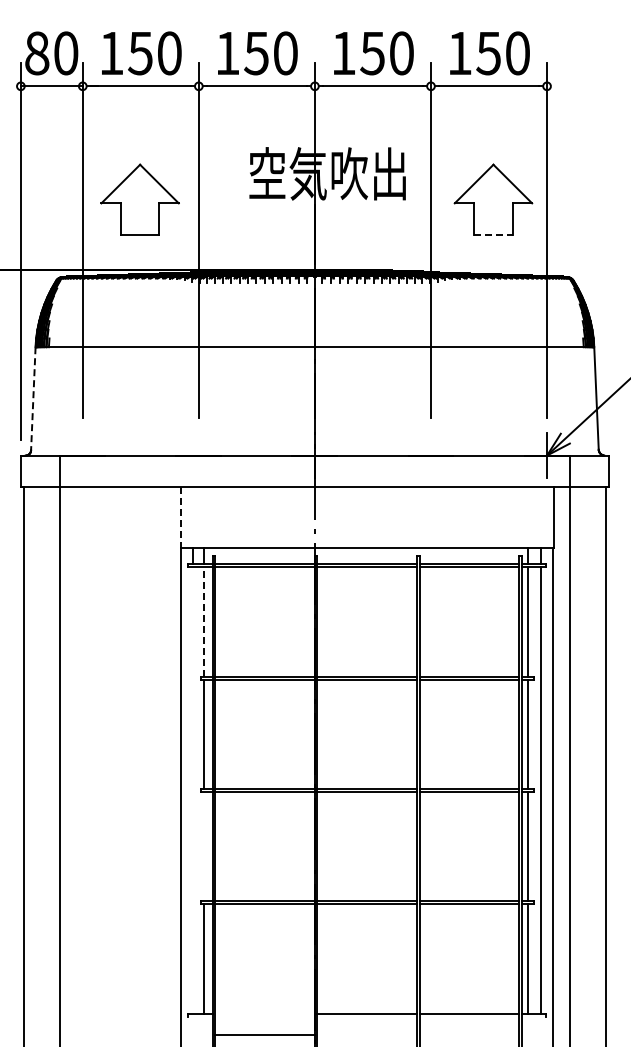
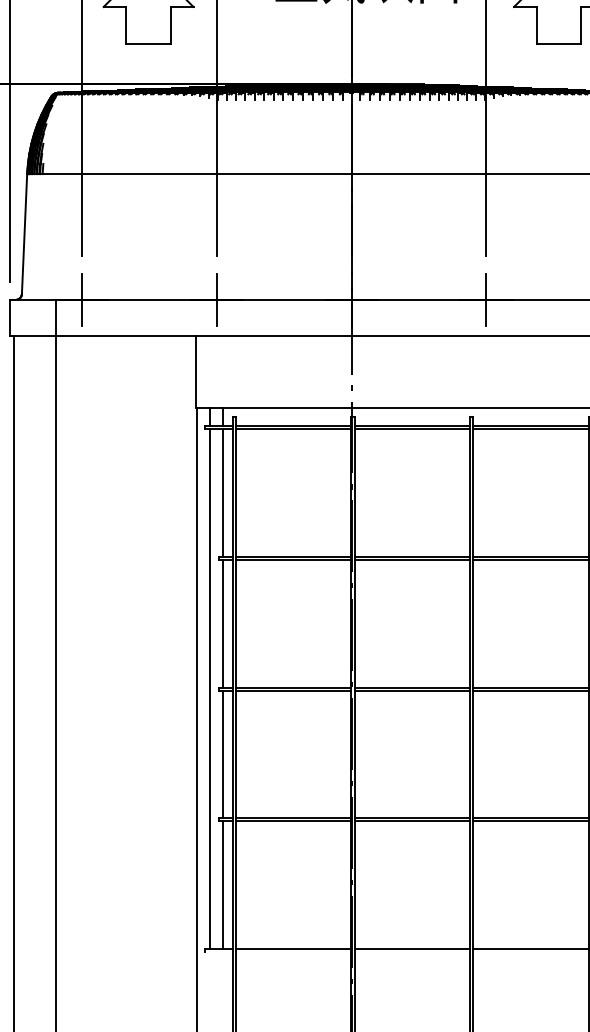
line: (493, 234) -> (559, 43), dashed -> solid
line: (33, 398) -> (24, 233), dashed -> solid
line: (82, 455) -> (81, 299), added
line: (198, 455) -> (216, 299), added
line: (430, 455) -> (485, 299), added
line: (180, 517) -> (195, 371), dashed -> solid
line: (203, 621) -> (222, 492), dashed -> solid
line: (193, 790) -> (210, 688), added
line: (203, 846) -> (222, 753), added
line: (264, 1035) -> (293, 949), moved

